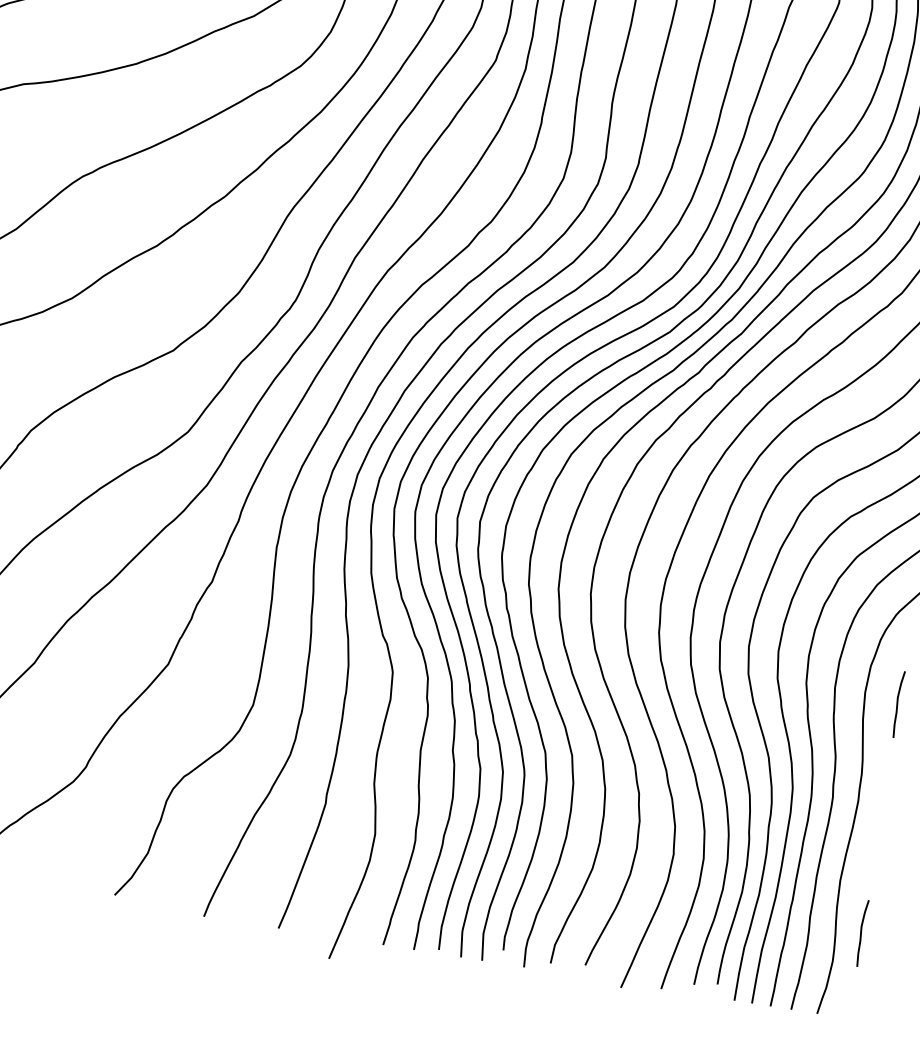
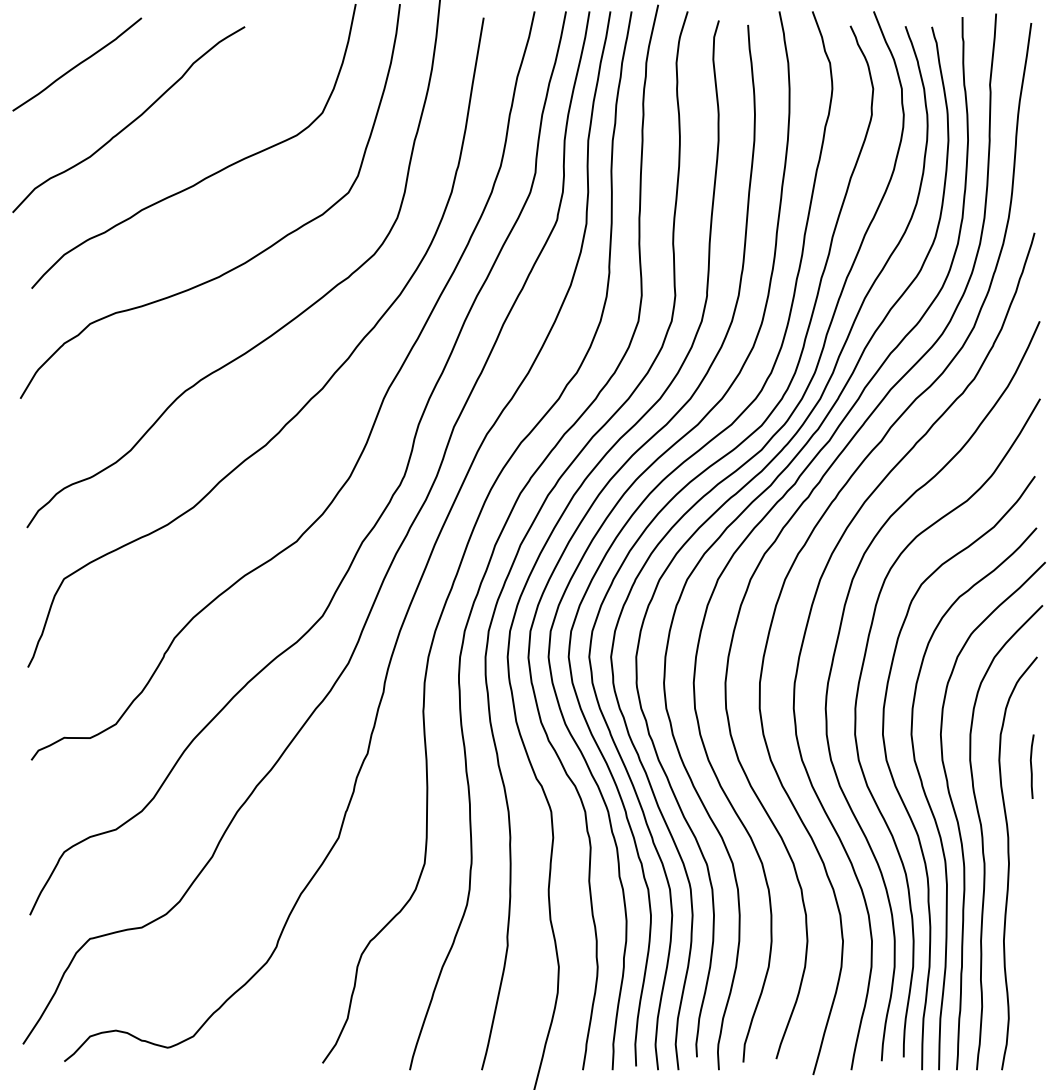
curve: (861, 933) -> (1031, 987), removed

